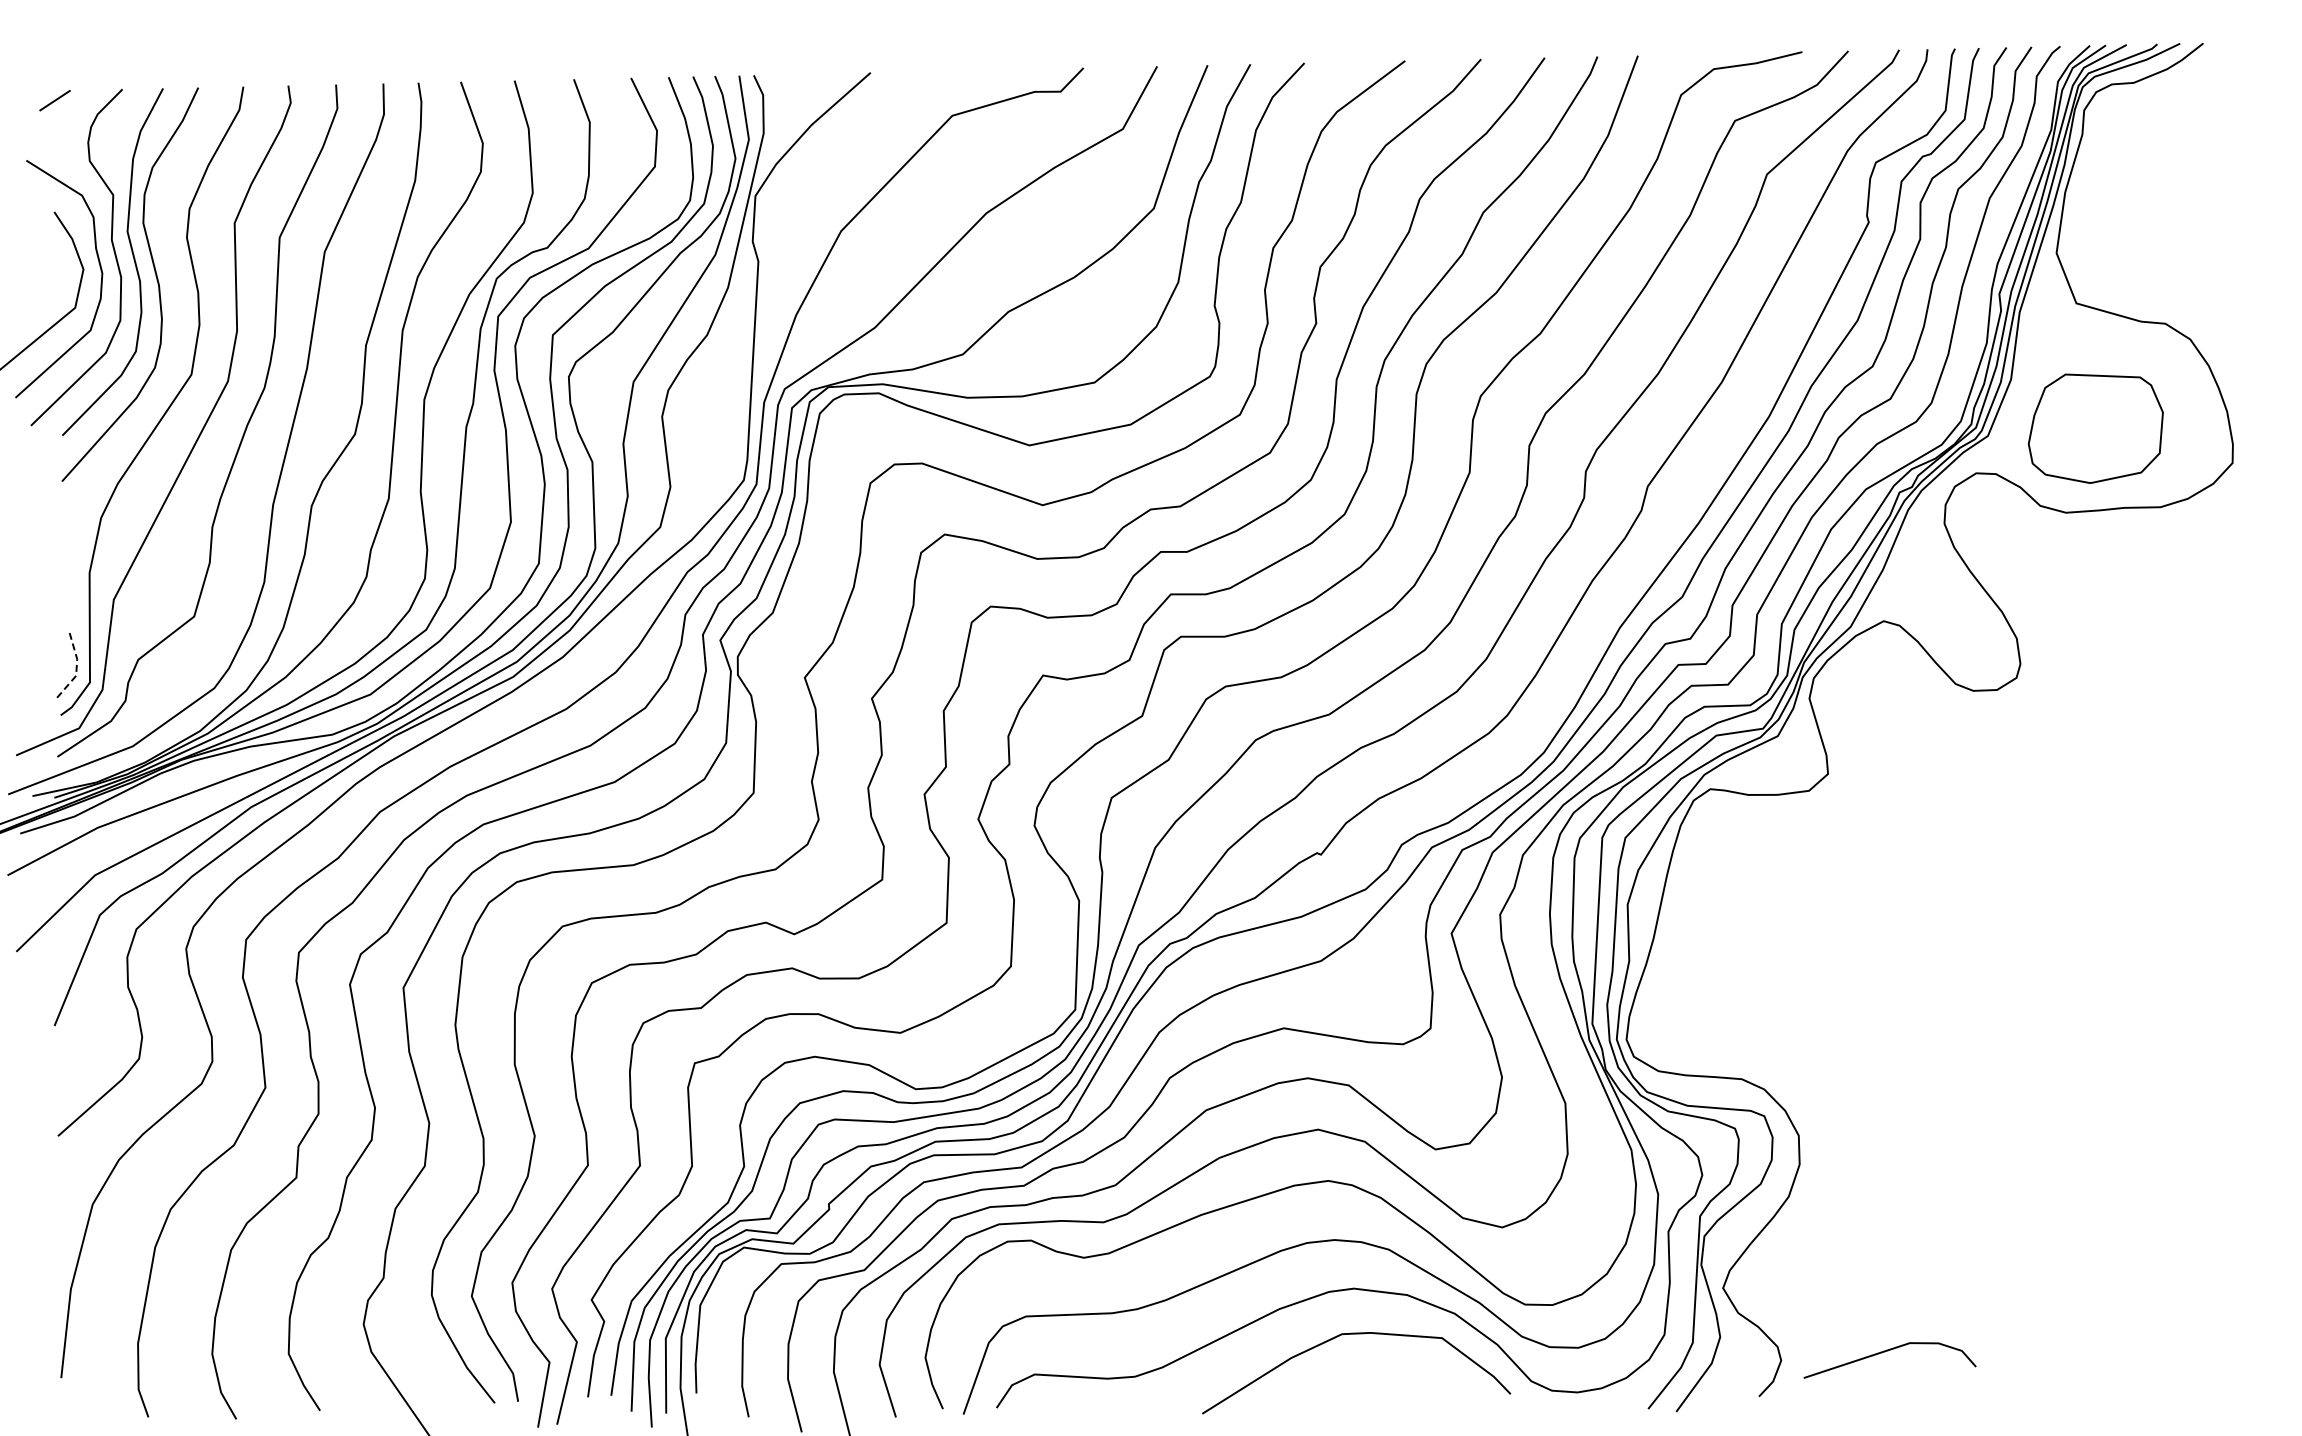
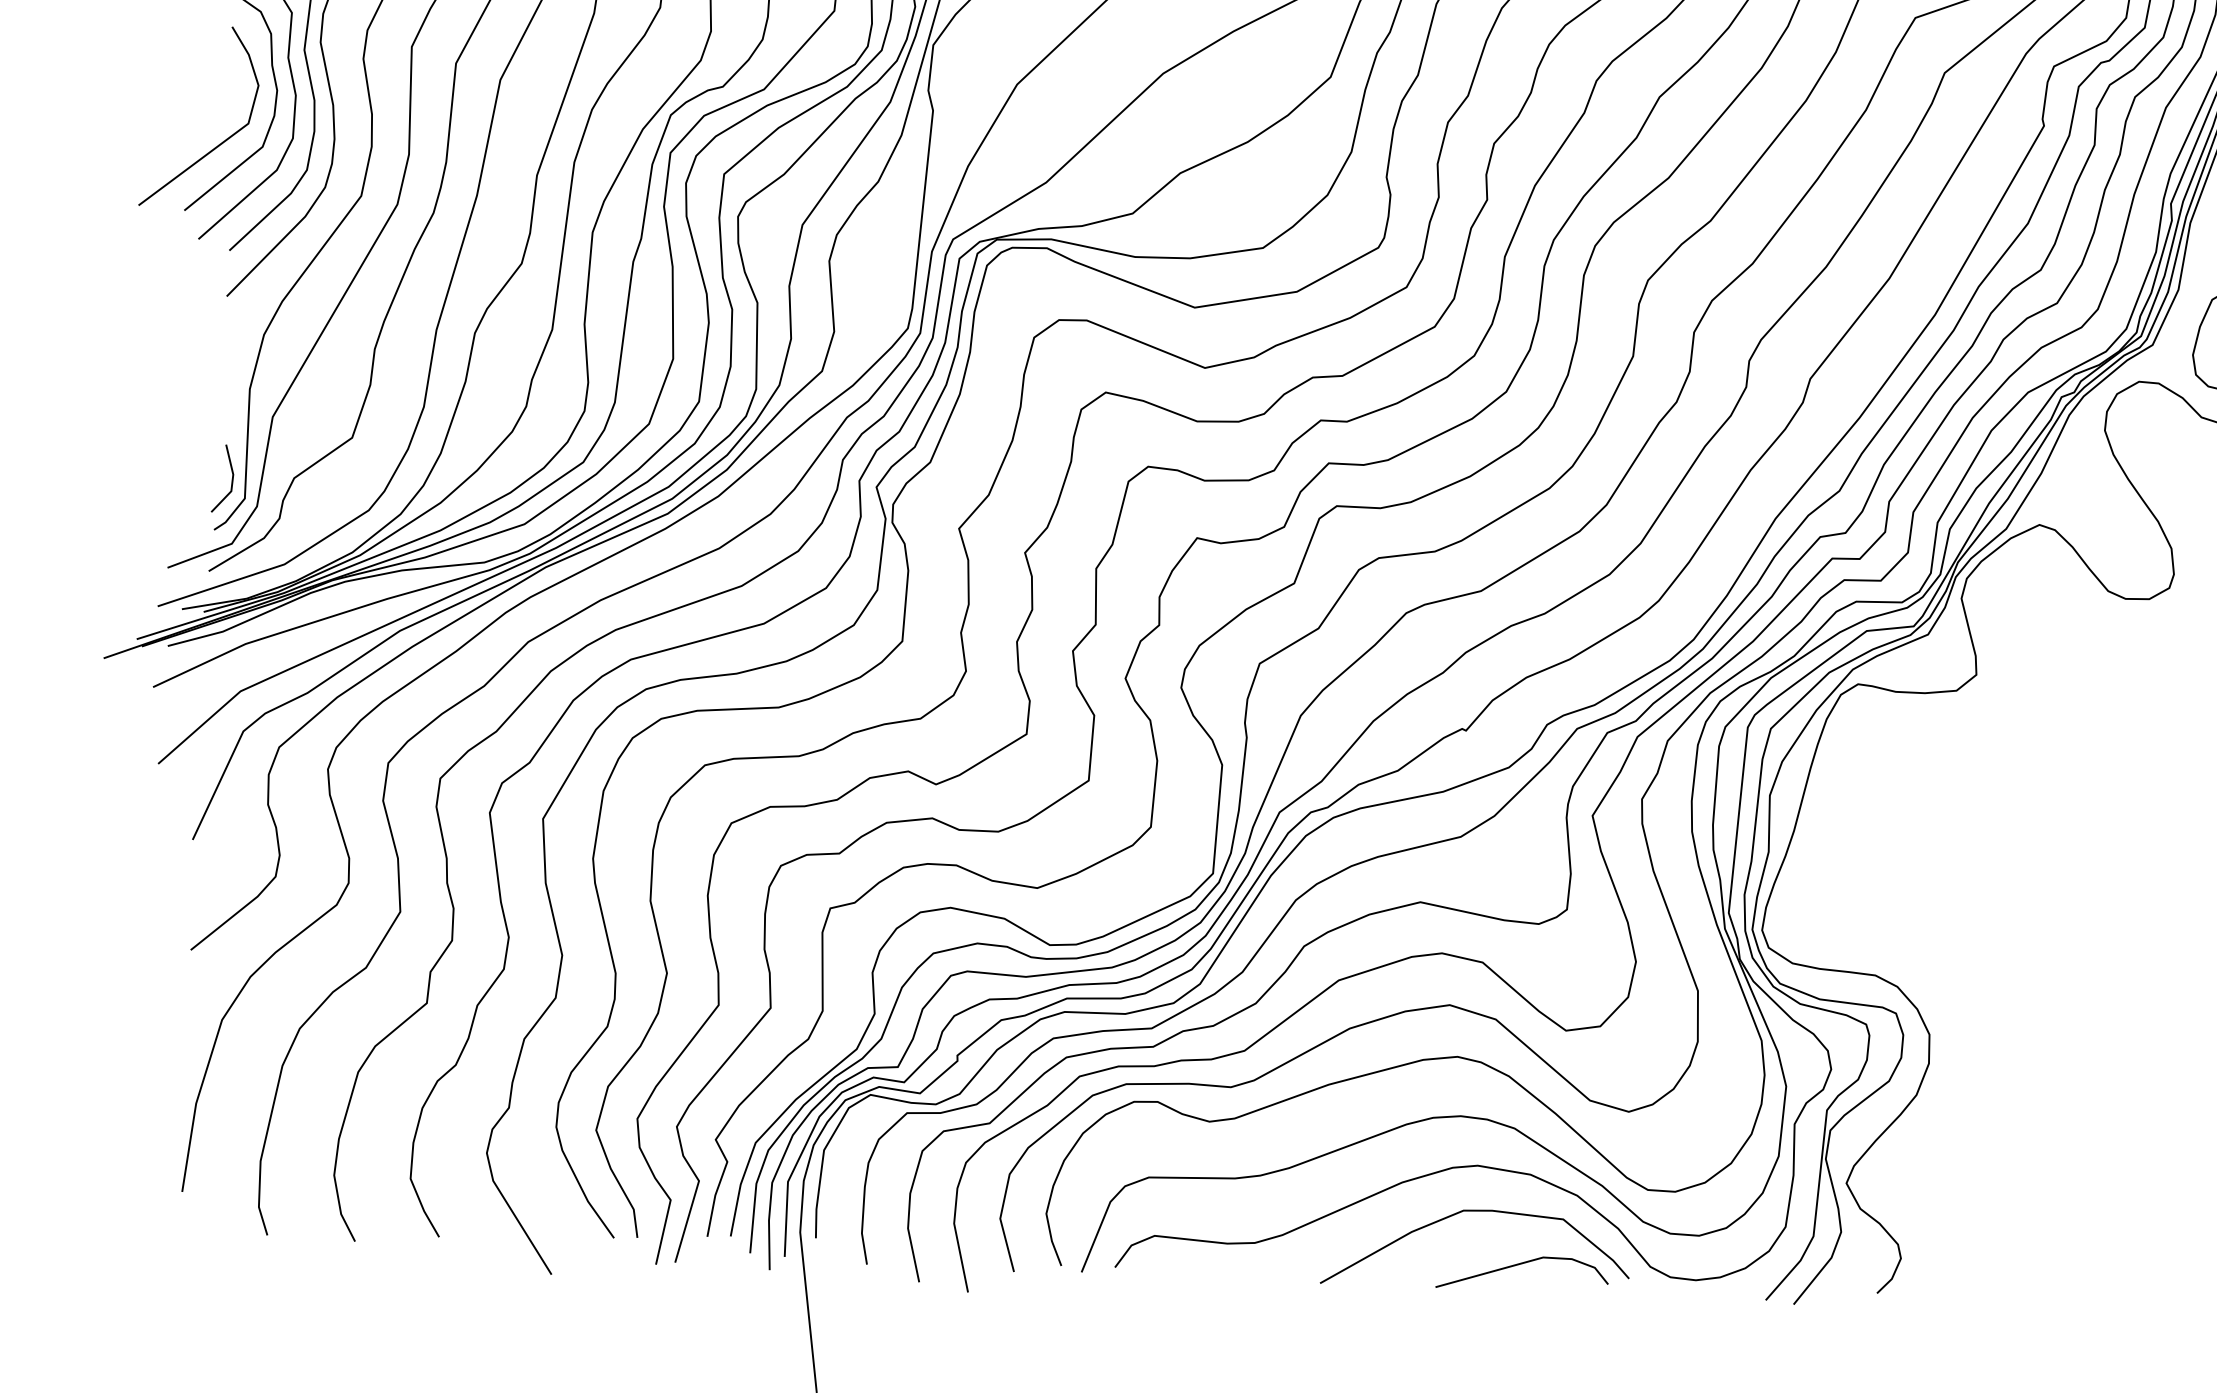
line: (76, 667) -> (232, 482), dashed -> solid
line: (1885, 1352) -> (1518, 1265), moved

